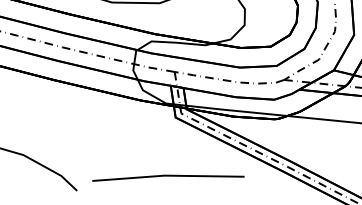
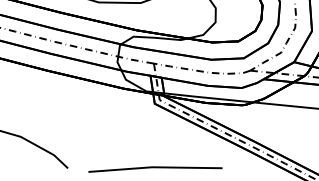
line: (168, 176) -> (155, 168), moved

